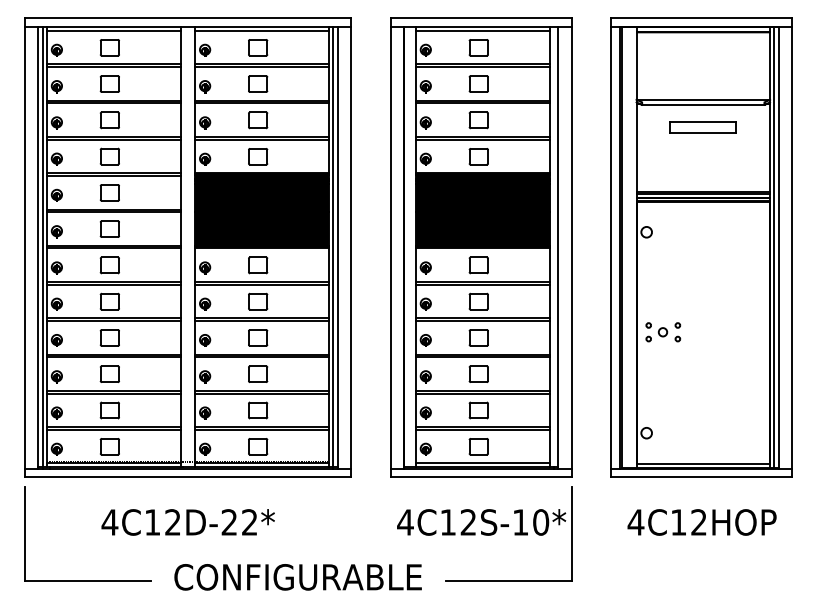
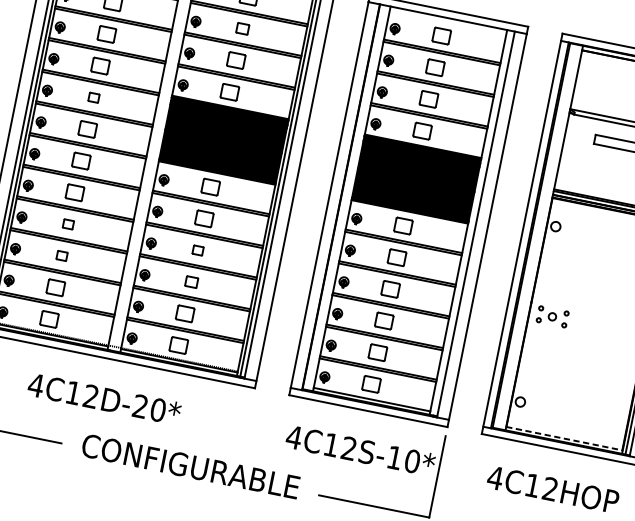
line: (482, 30) -> (447, 21), removed
part: (258, 83) -> (243, 28), size x0.7
part: (109, 192) -> (93, 97), size x0.6
part: (109, 337) -> (68, 223), size x0.6
part: (258, 337) -> (198, 250), size x0.6
part: (109, 373) -> (61, 255), size x0.6
part: (258, 373) -> (192, 281), size x0.7
line: (703, 463) -> (564, 438), solid -> dashed
text: (249, 522) -> (157, 410), 4C12D-22* -> 4C12D-20*

